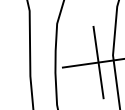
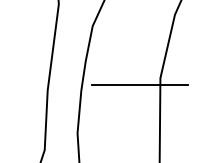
line: (98, 62) -> (140, 84), removed

